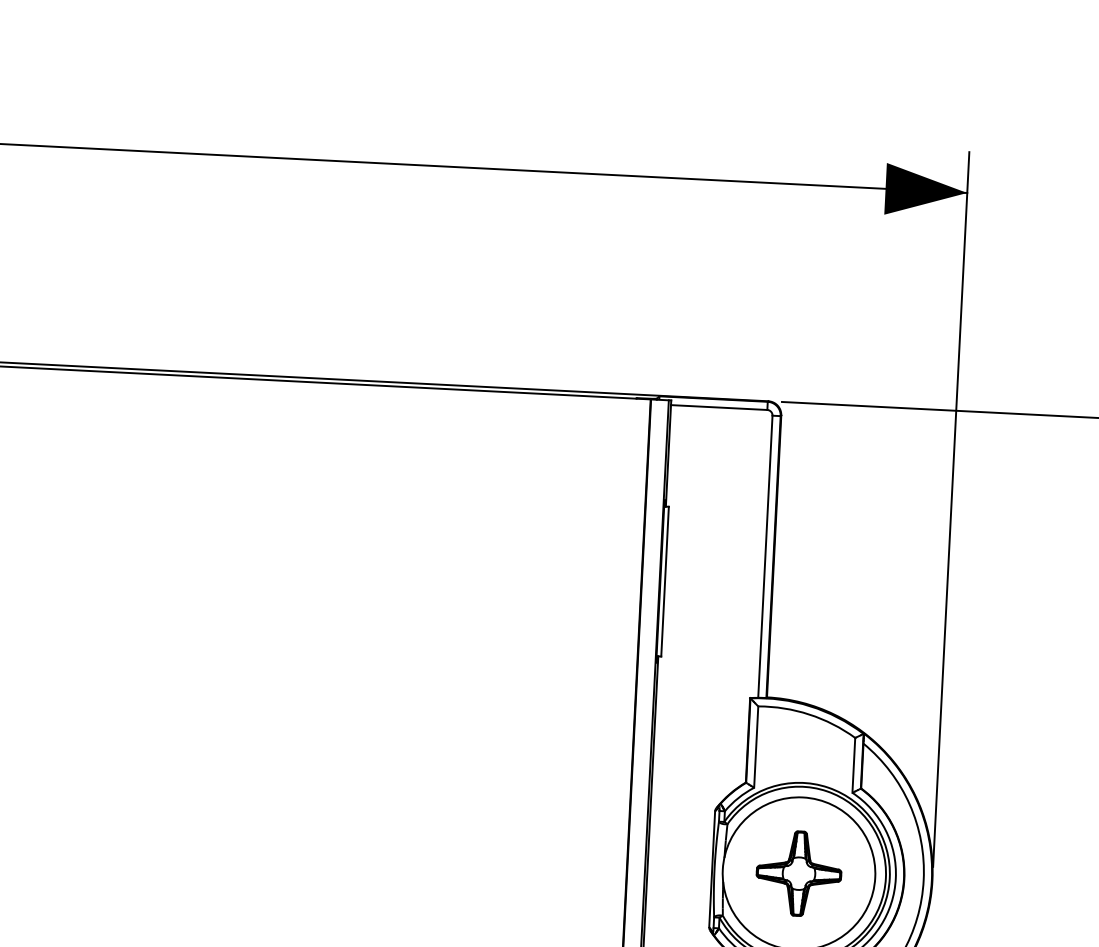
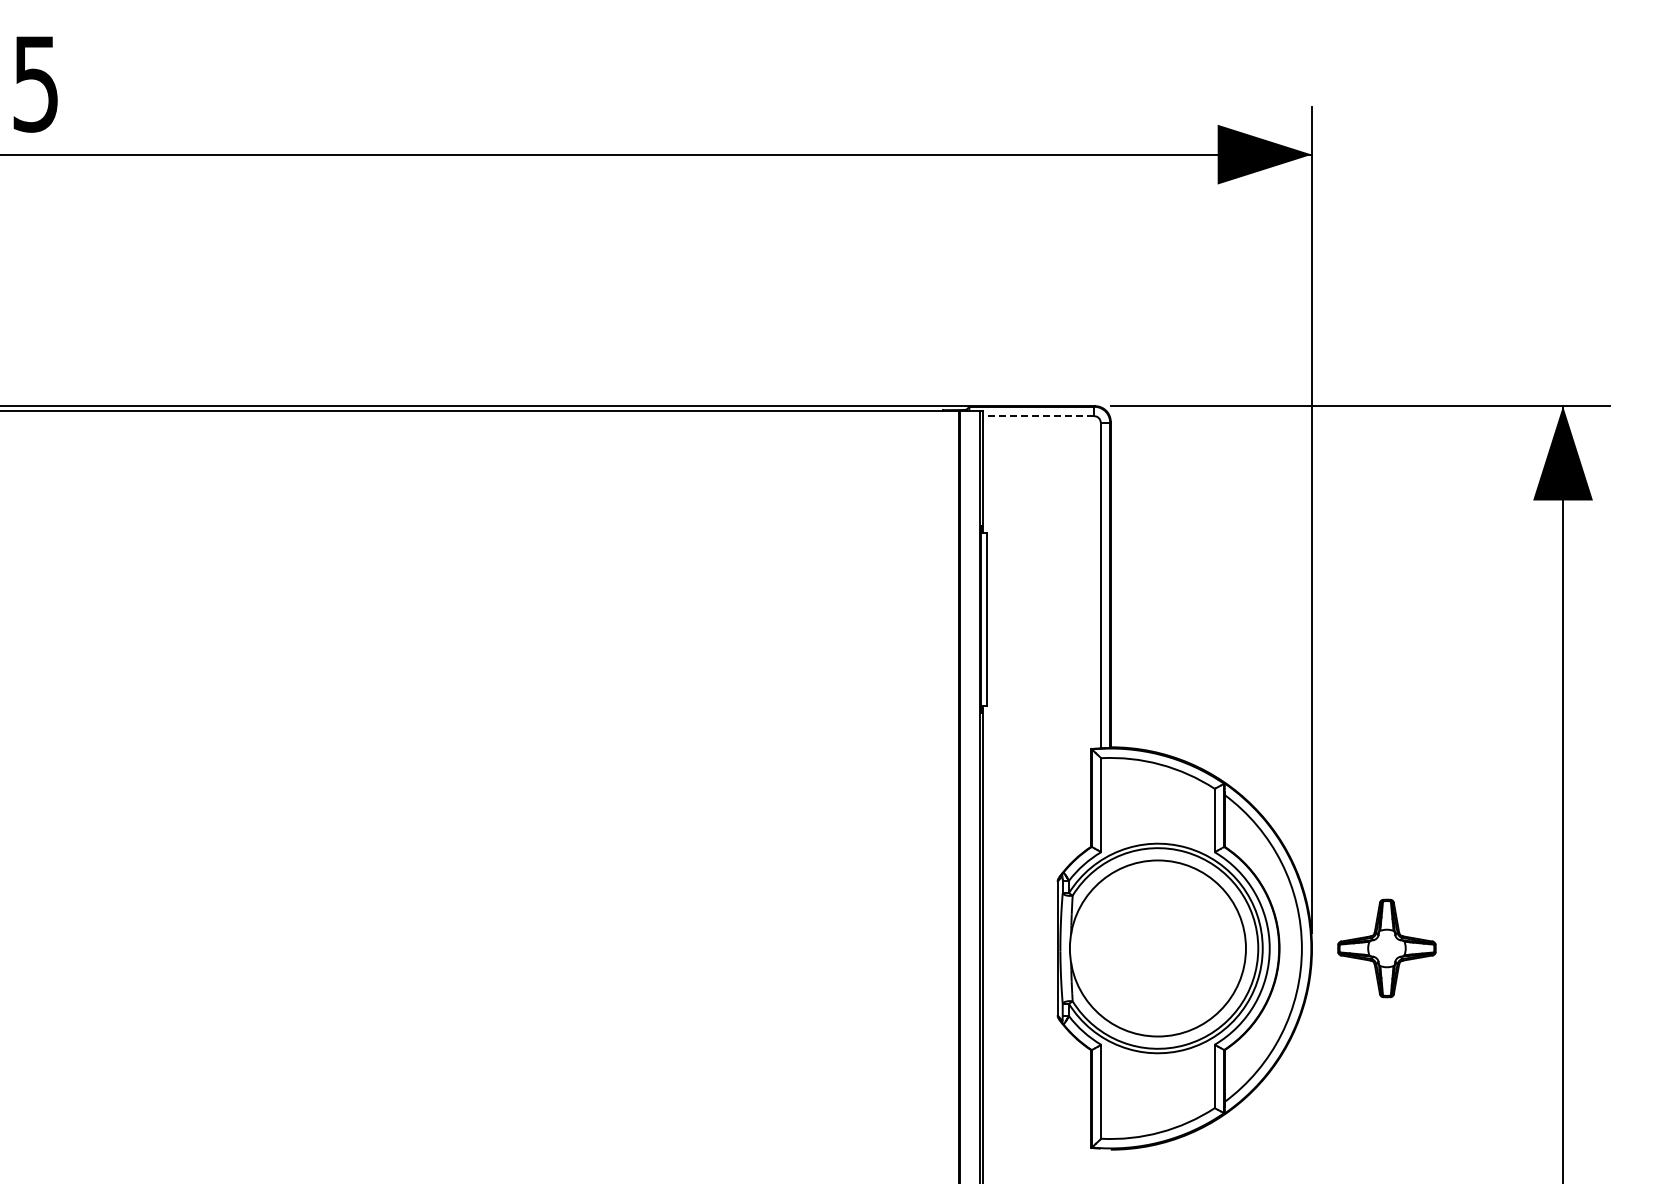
line: (718, 407) -> (1038, 416), solid -> dashed
part: (798, 873) -> (1386, 948), moved

